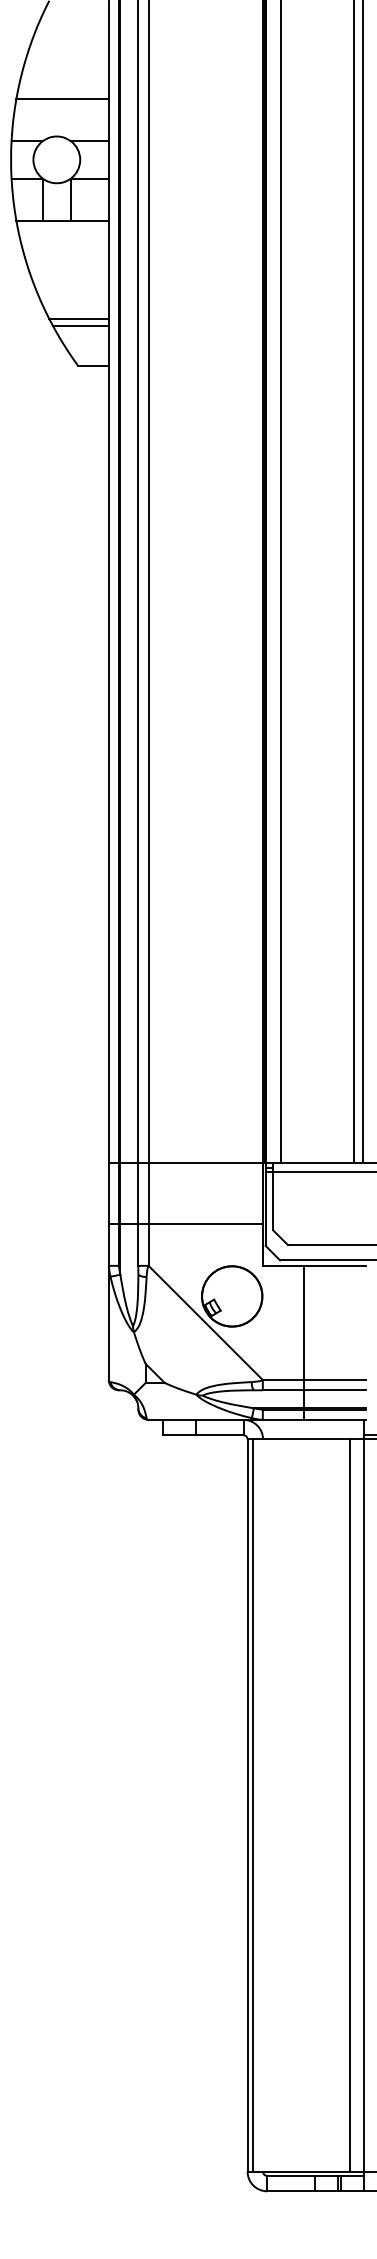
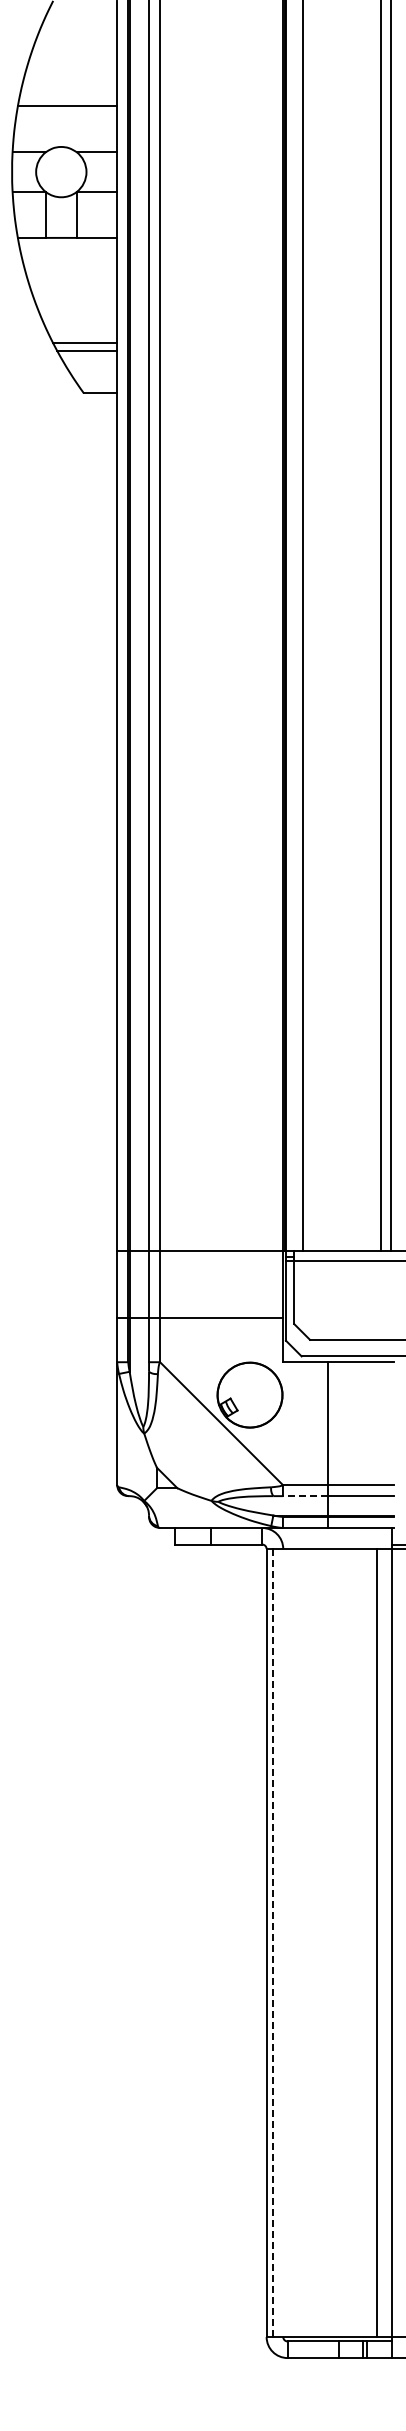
line: (282, 1390) -> (304, 1496), solid -> dashed
line: (253, 1805) -> (272, 1942), solid -> dashed

